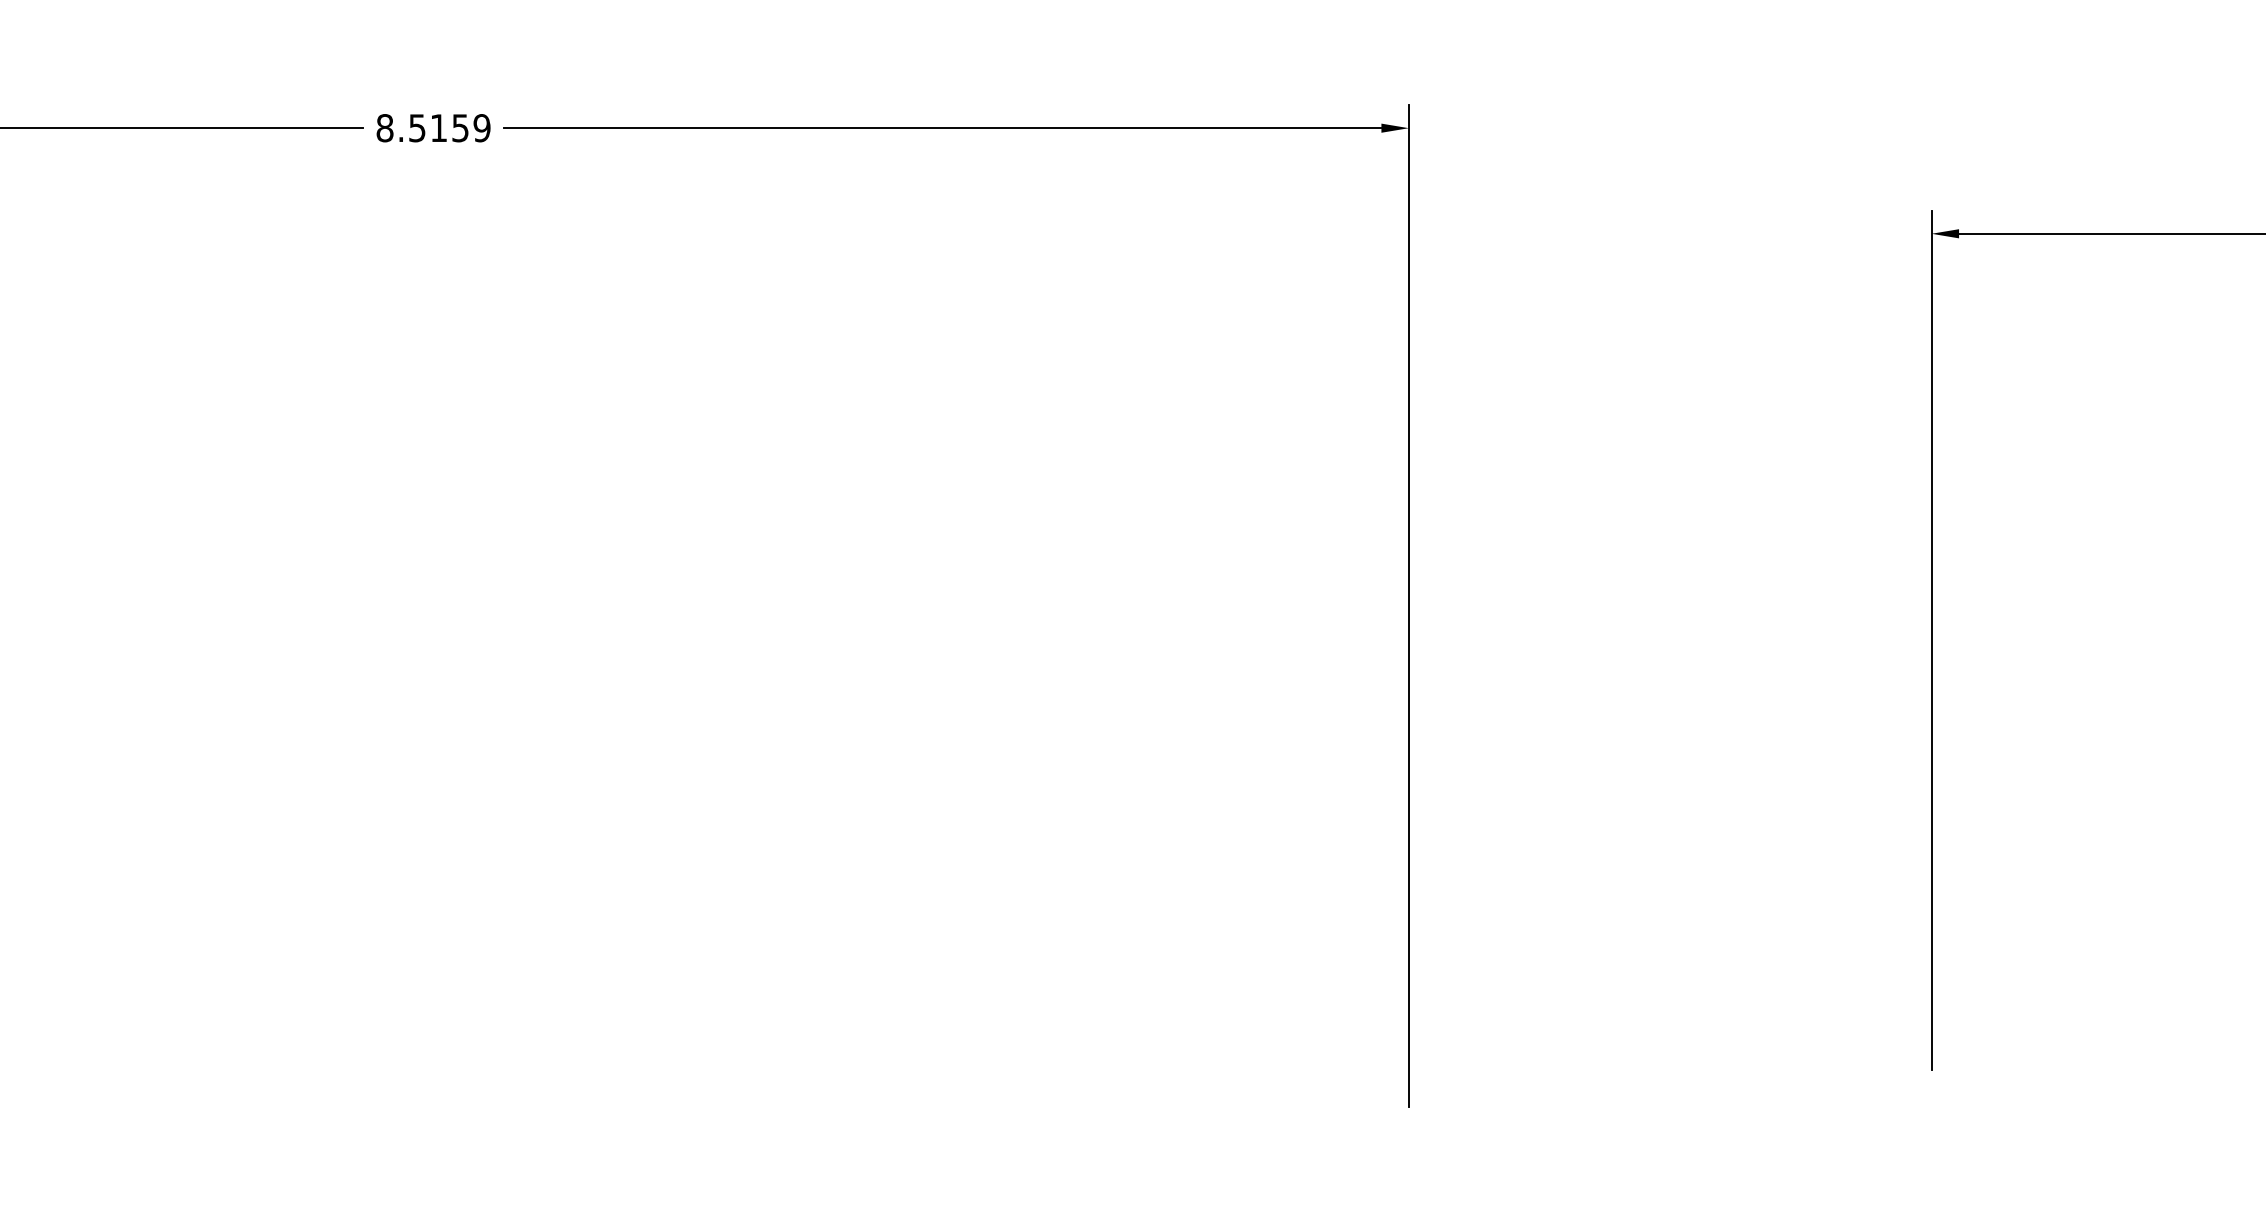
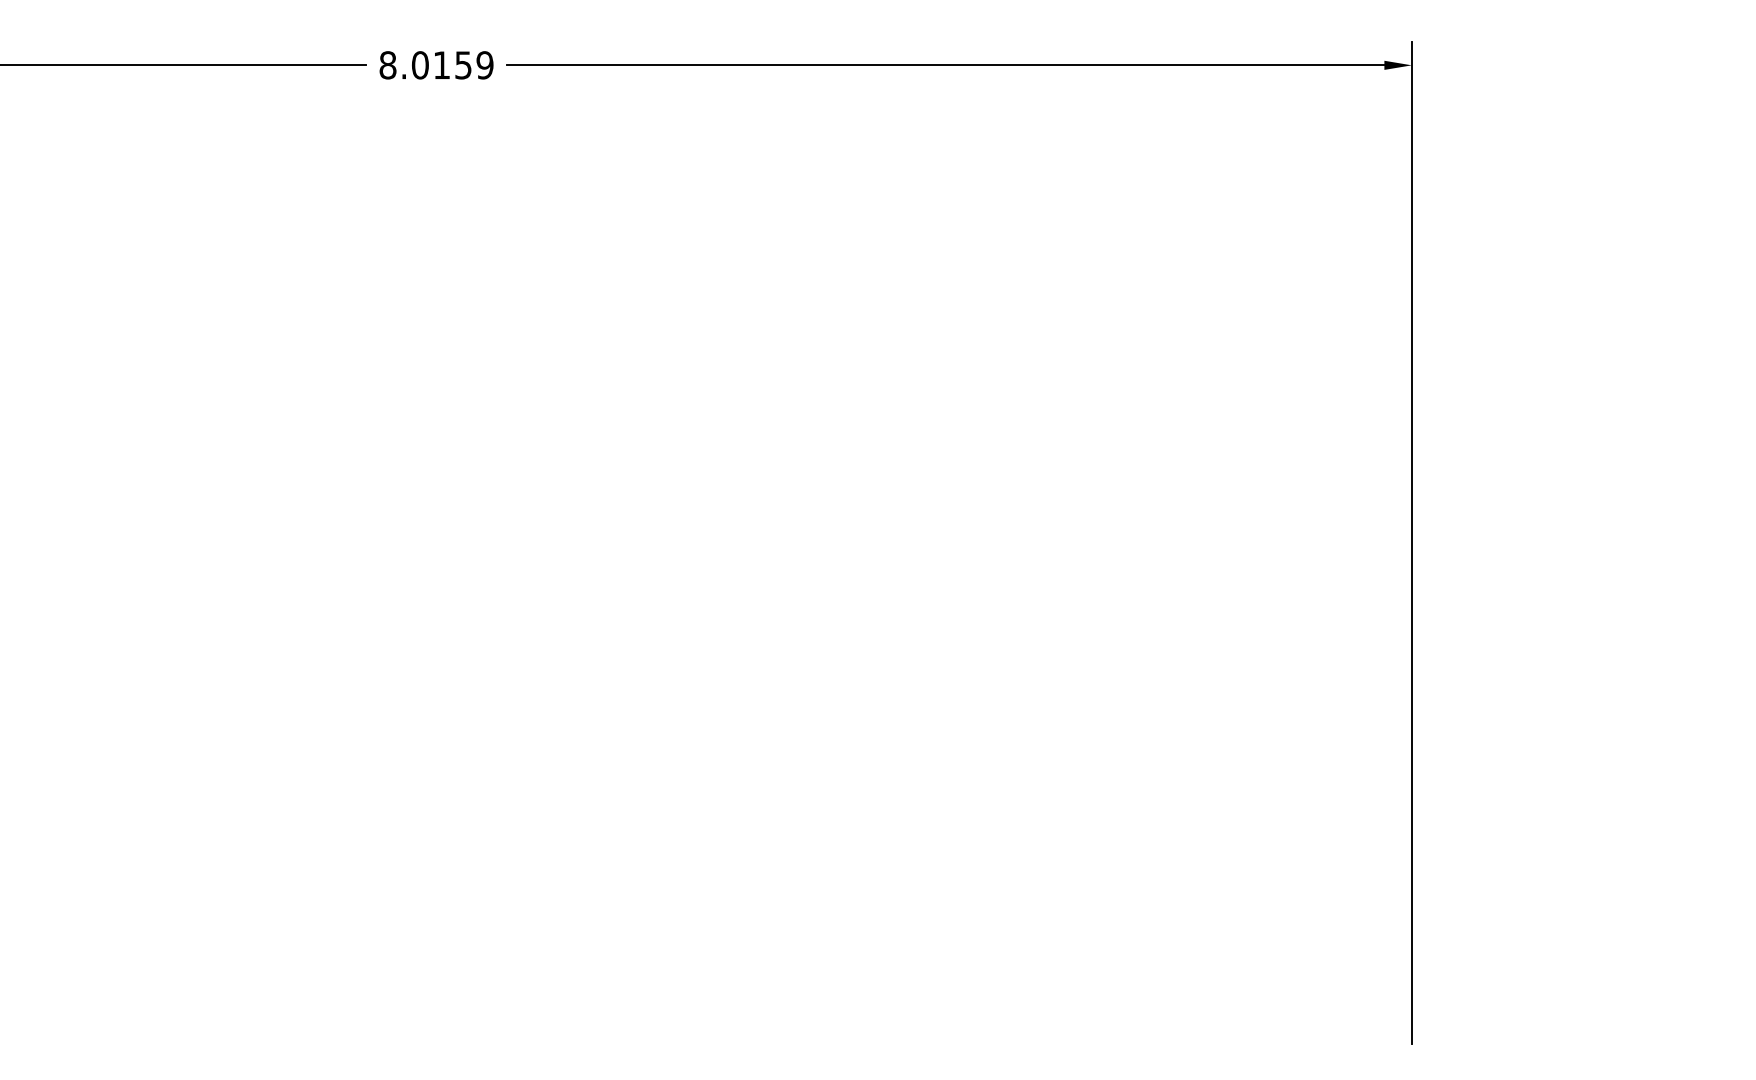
text: (417, 128) -> (420, 65), 8.5159 -> 8.0159

